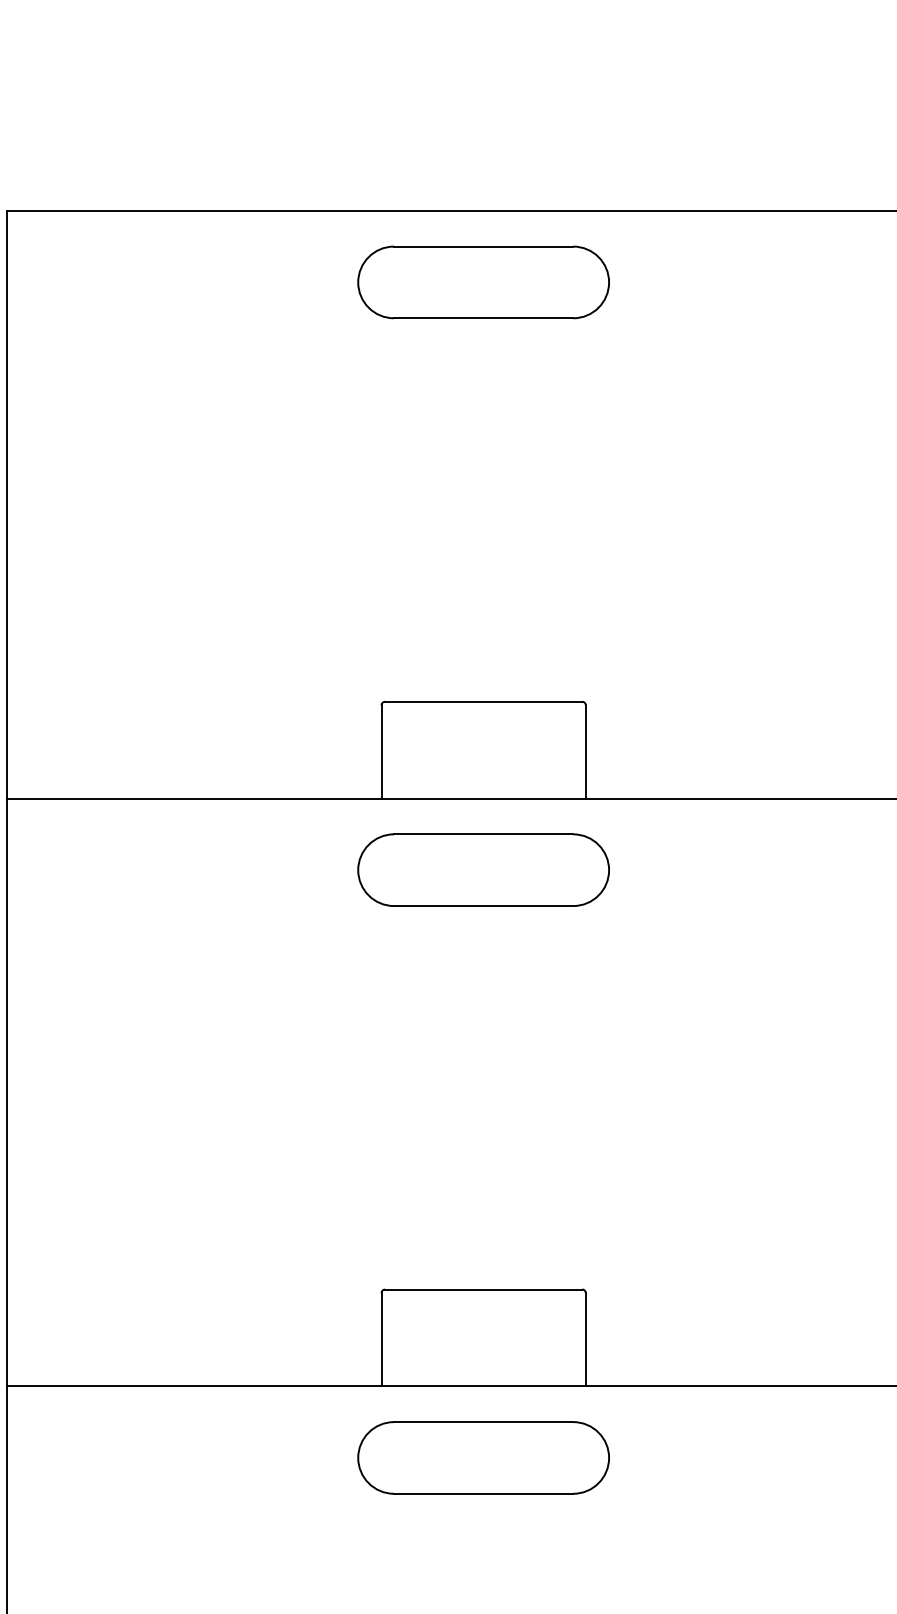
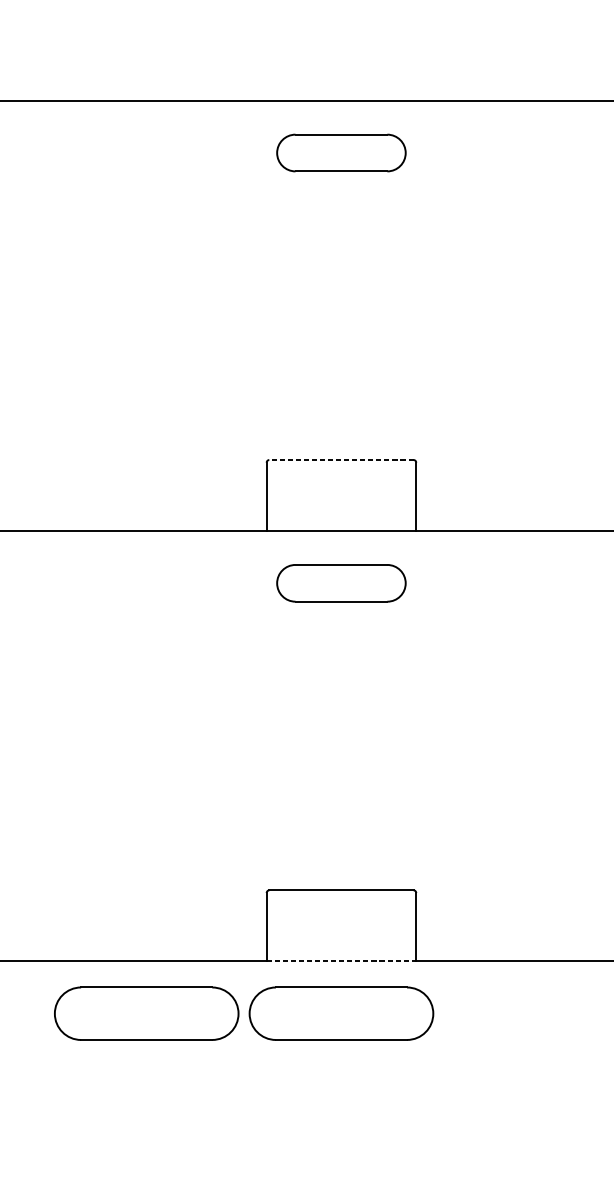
part: (483, 282) -> (341, 153), size x0.7
line: (483, 701) -> (341, 459), solid -> dashed
part: (483, 869) -> (341, 582), size x0.7
line: (484, 1386) -> (342, 961), solid -> dashed
part: (217, 1457) -> (146, 1013), added

